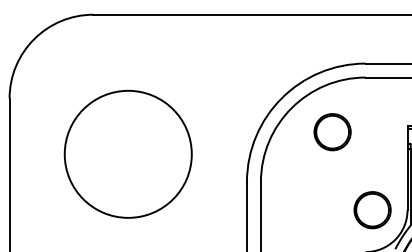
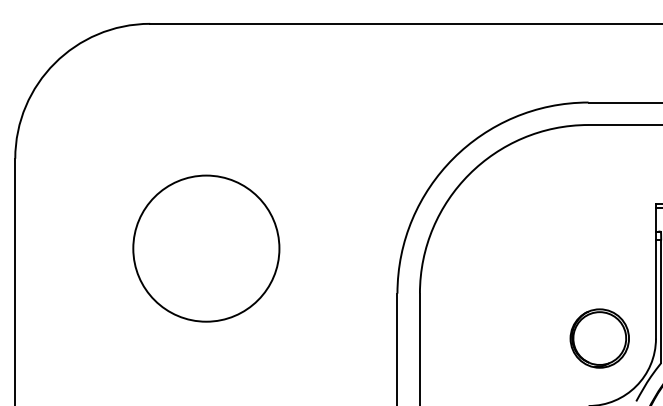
part: (332, 132) -> (535, 213), removed
circle: (127, 153) -> (205, 247), size x0.71

